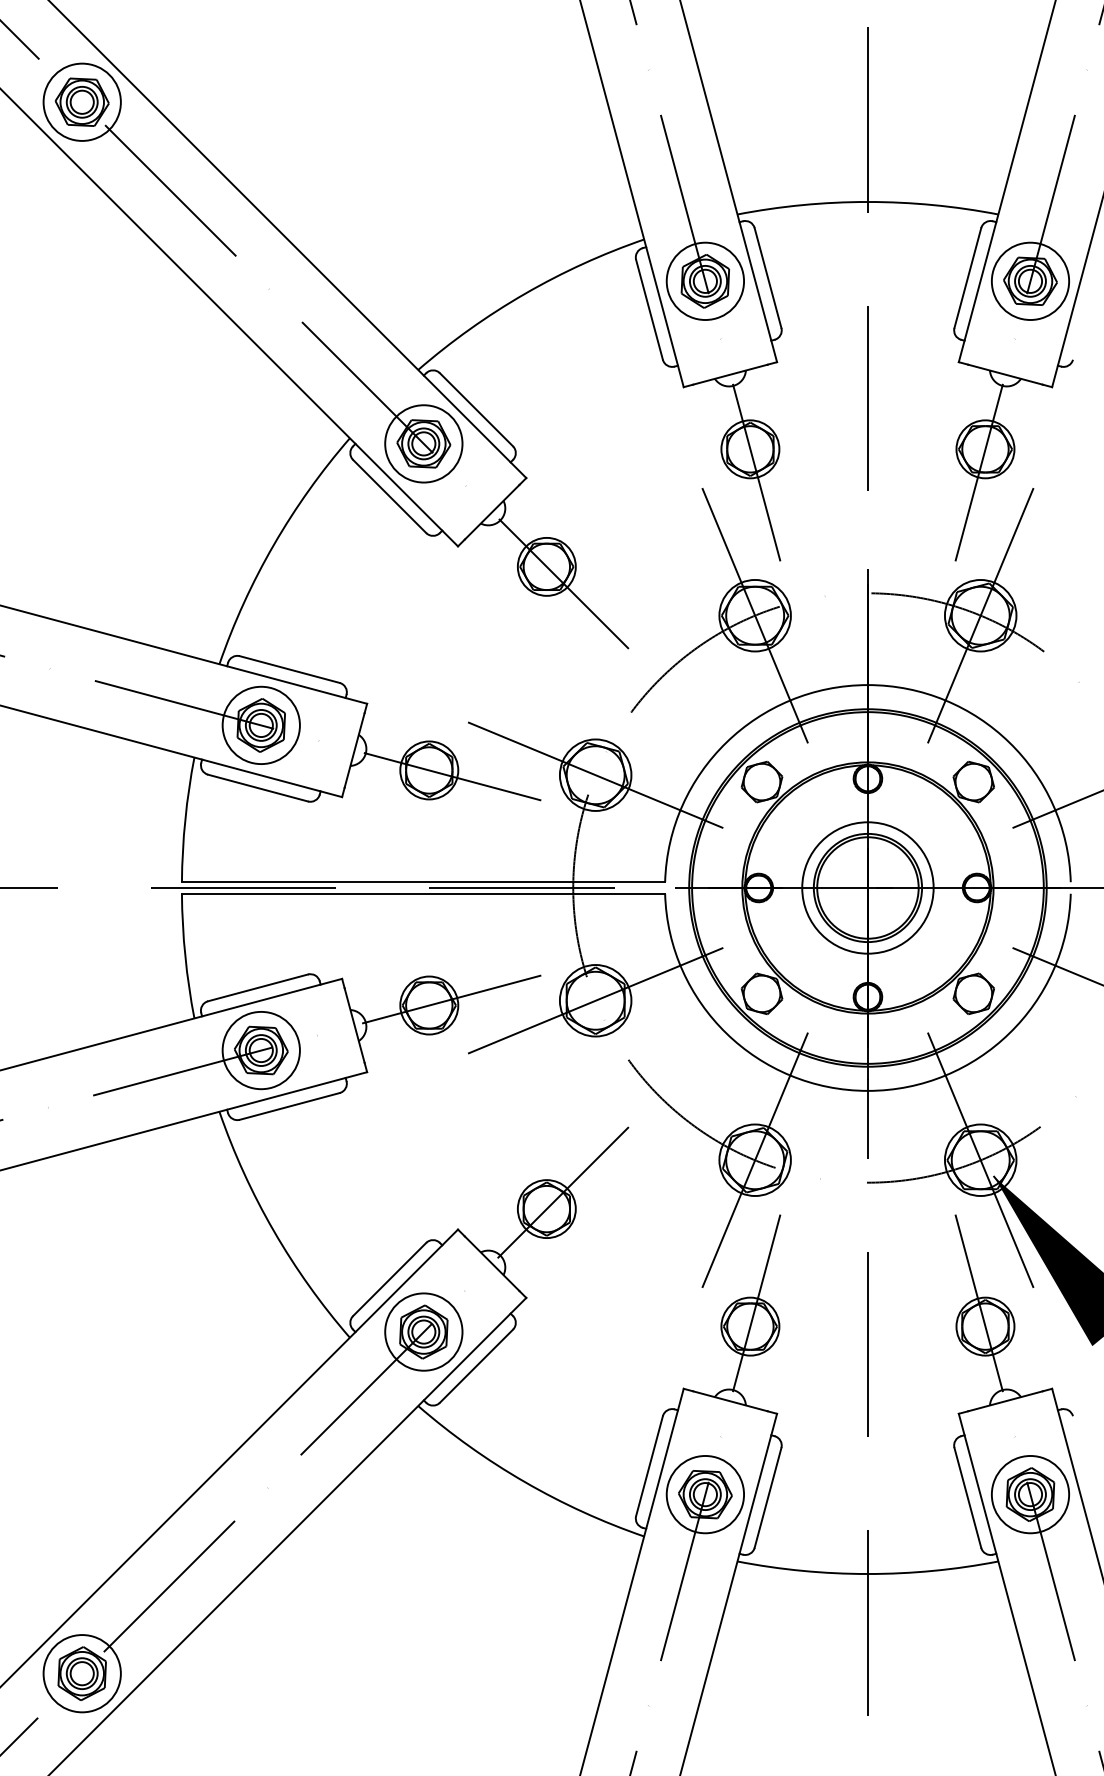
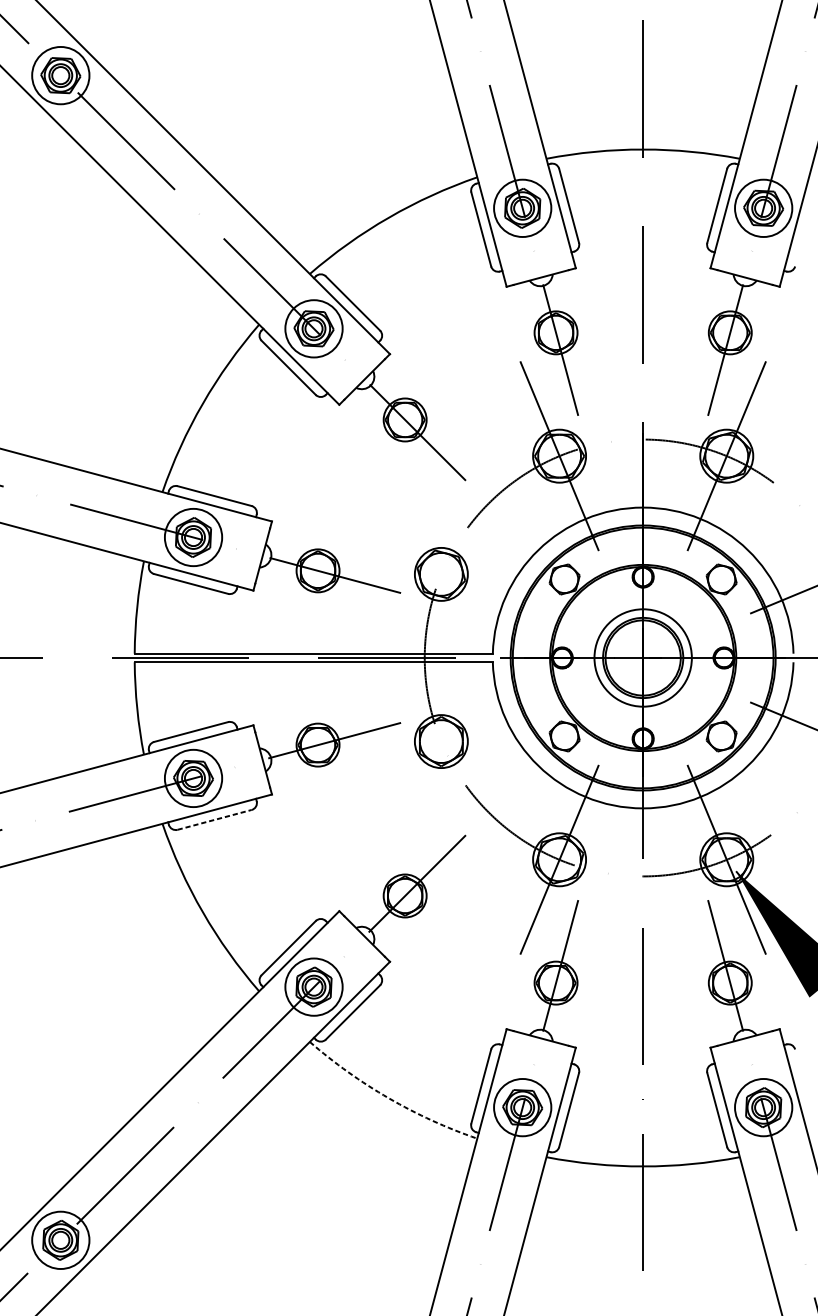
line: (595, 774) -> (441, 573), removed
line: (595, 1000) -> (441, 741), removed
line: (289, 1106) -> (214, 819), solid -> dashed
arc: (524, 1482) -> (388, 1098), solid -> dashed

